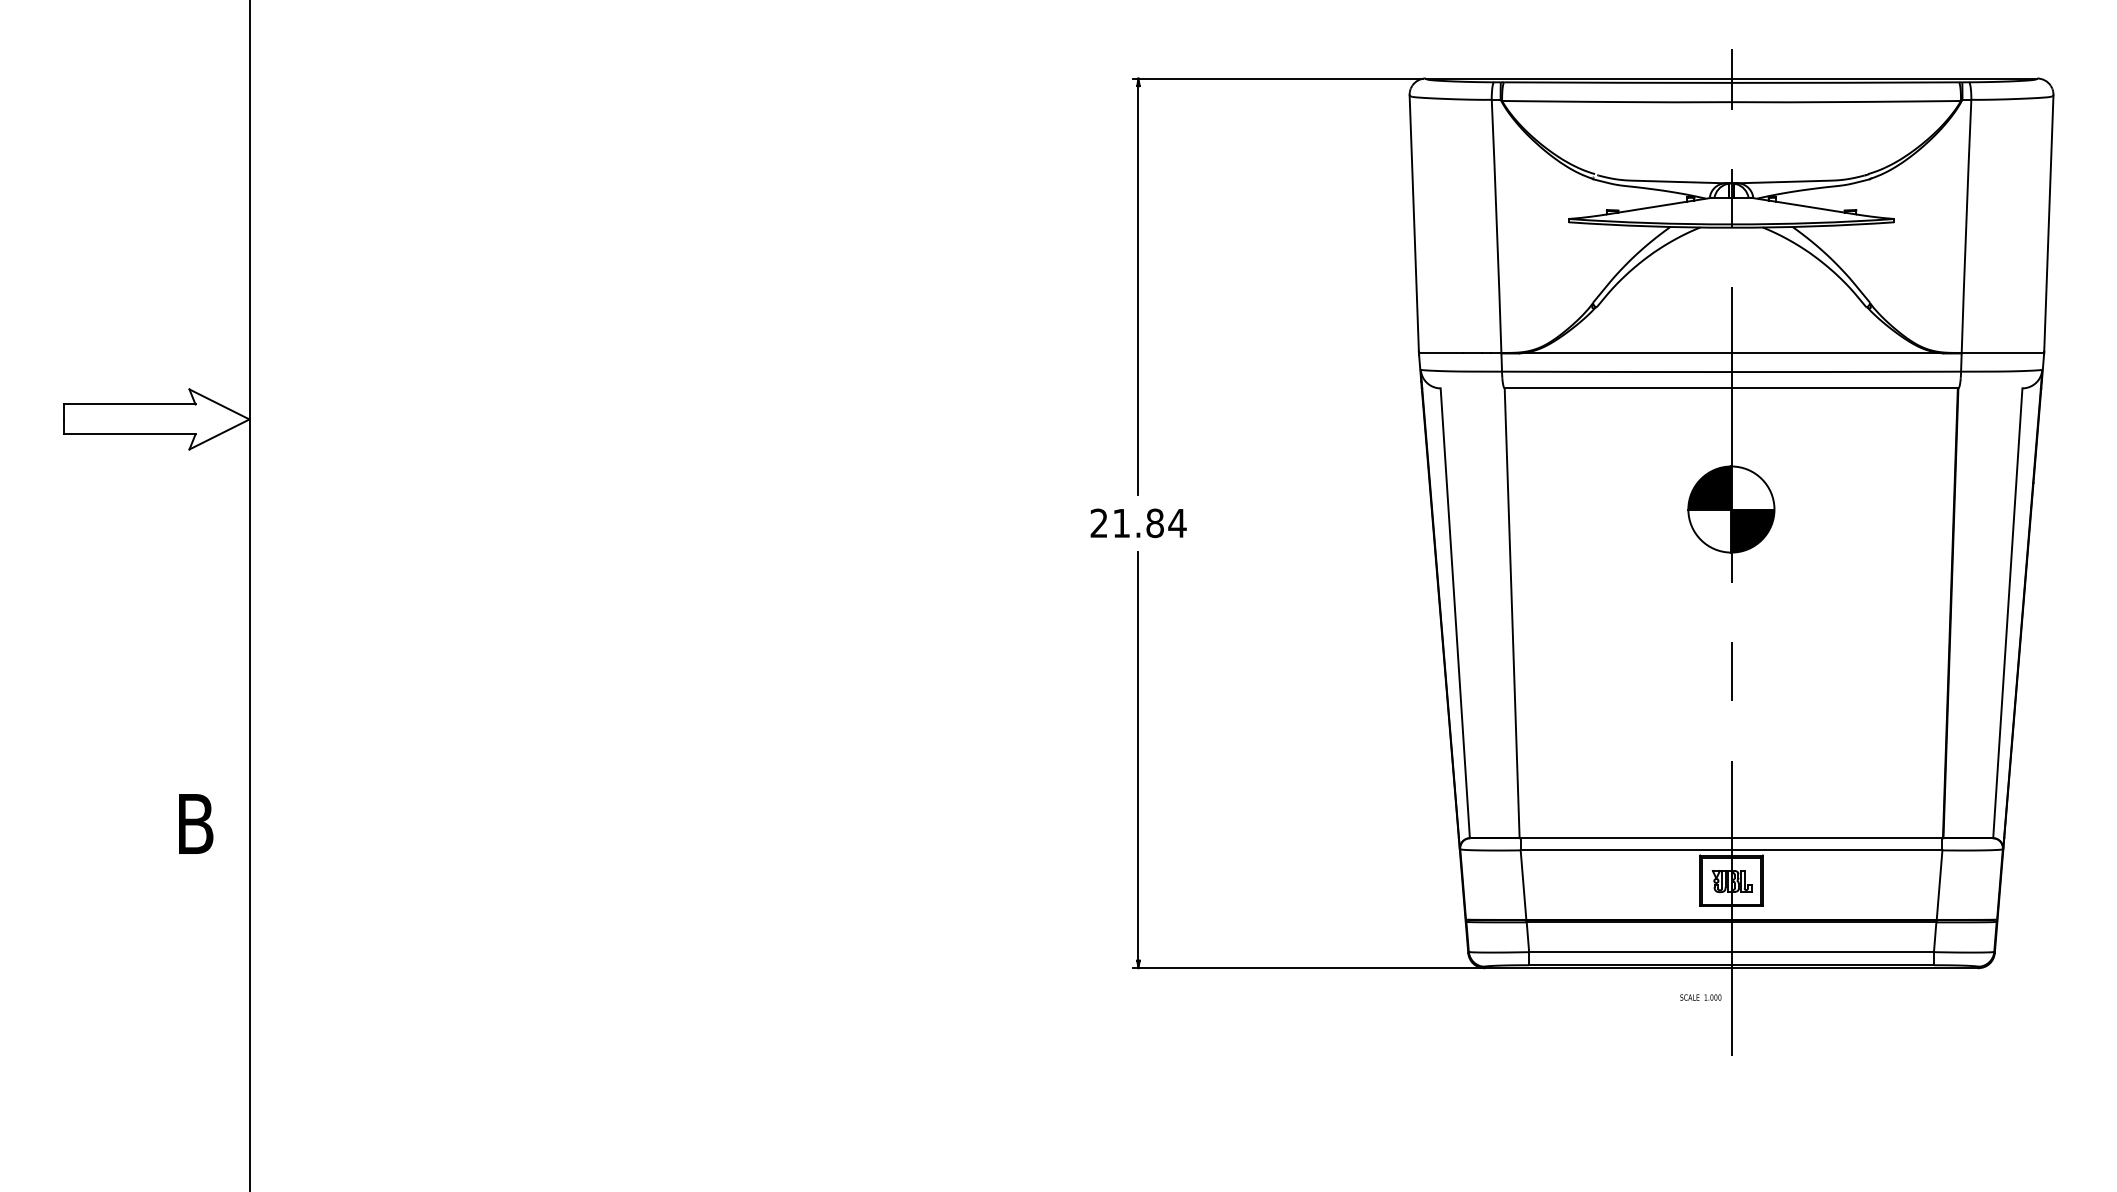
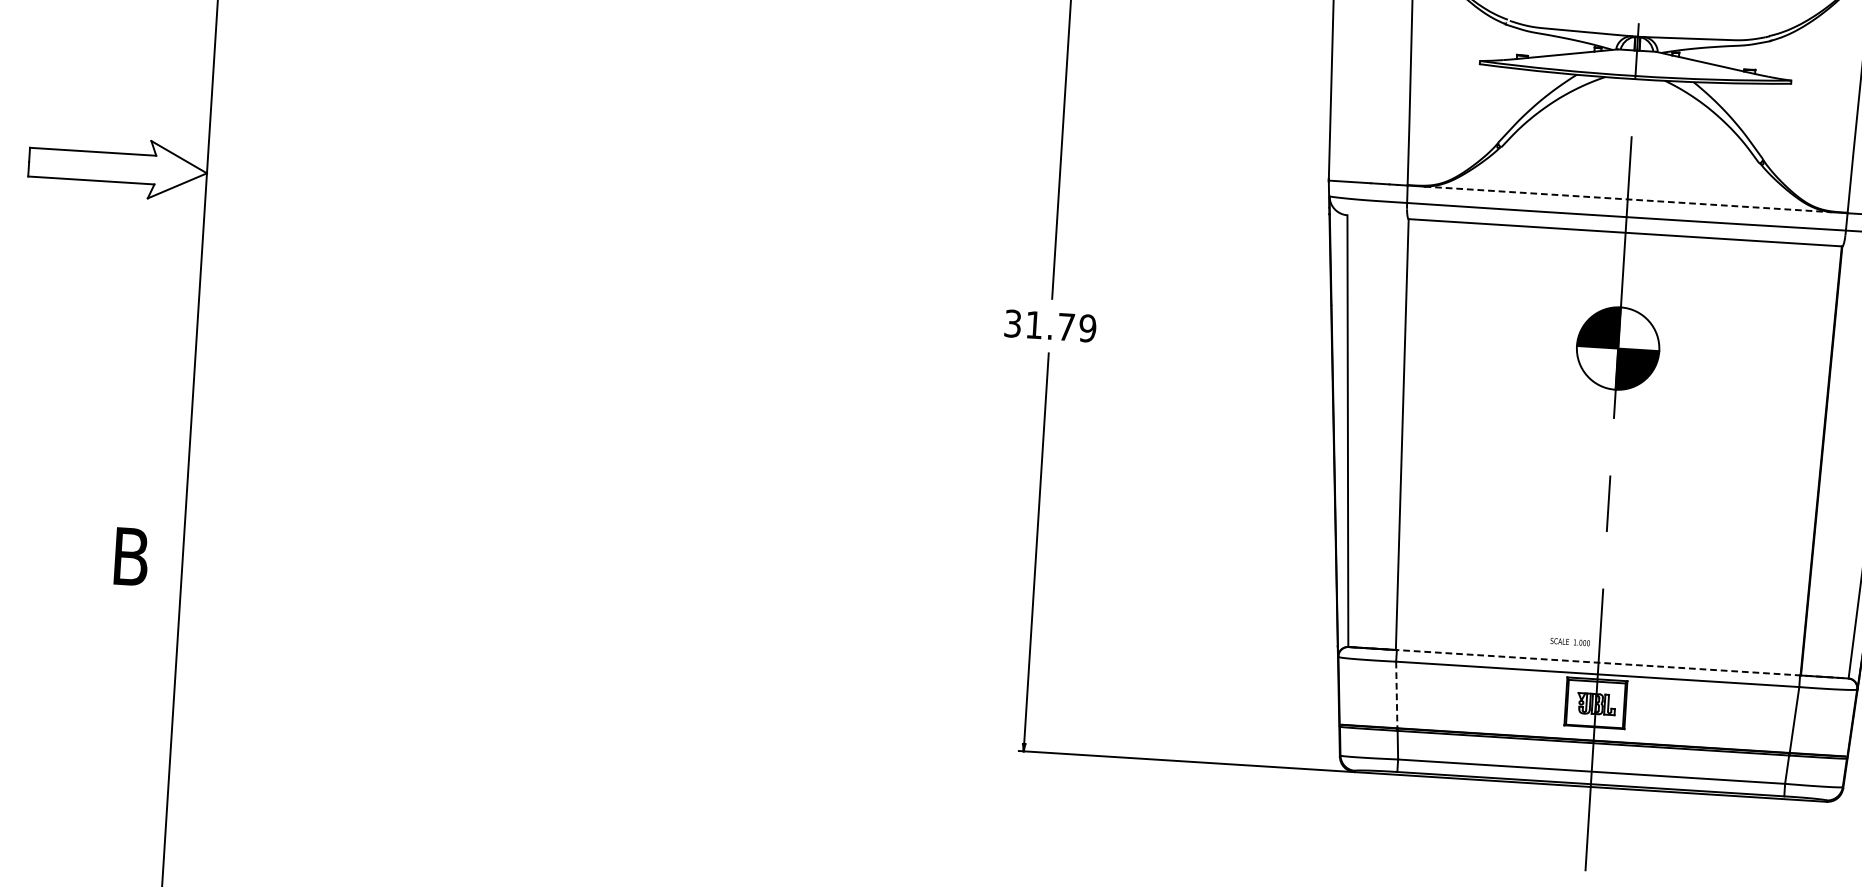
line: (1732, 353) -> (1628, 199), solid -> dashed
text: (1138, 523) -> (1050, 326), 21.84 -> 31.79
line: (1731, 838) -> (1598, 663), solid -> dashed
line: (1523, 885) -> (1396, 695), solid -> dashed
text: (1700, 997) -> (1569, 642), moved

